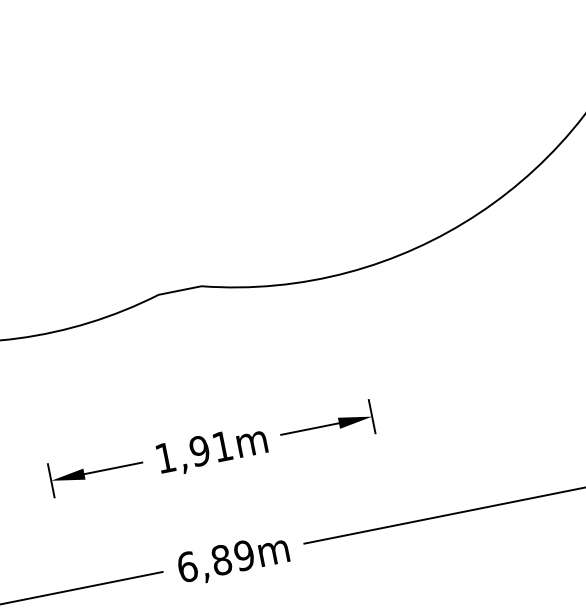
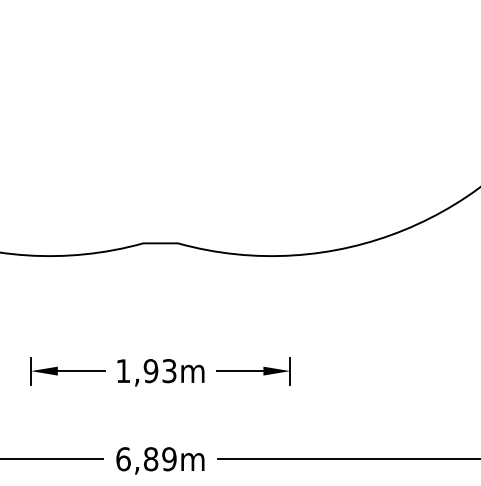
text: (222, 446) -> (169, 371), 1,91m -> 1,93m

